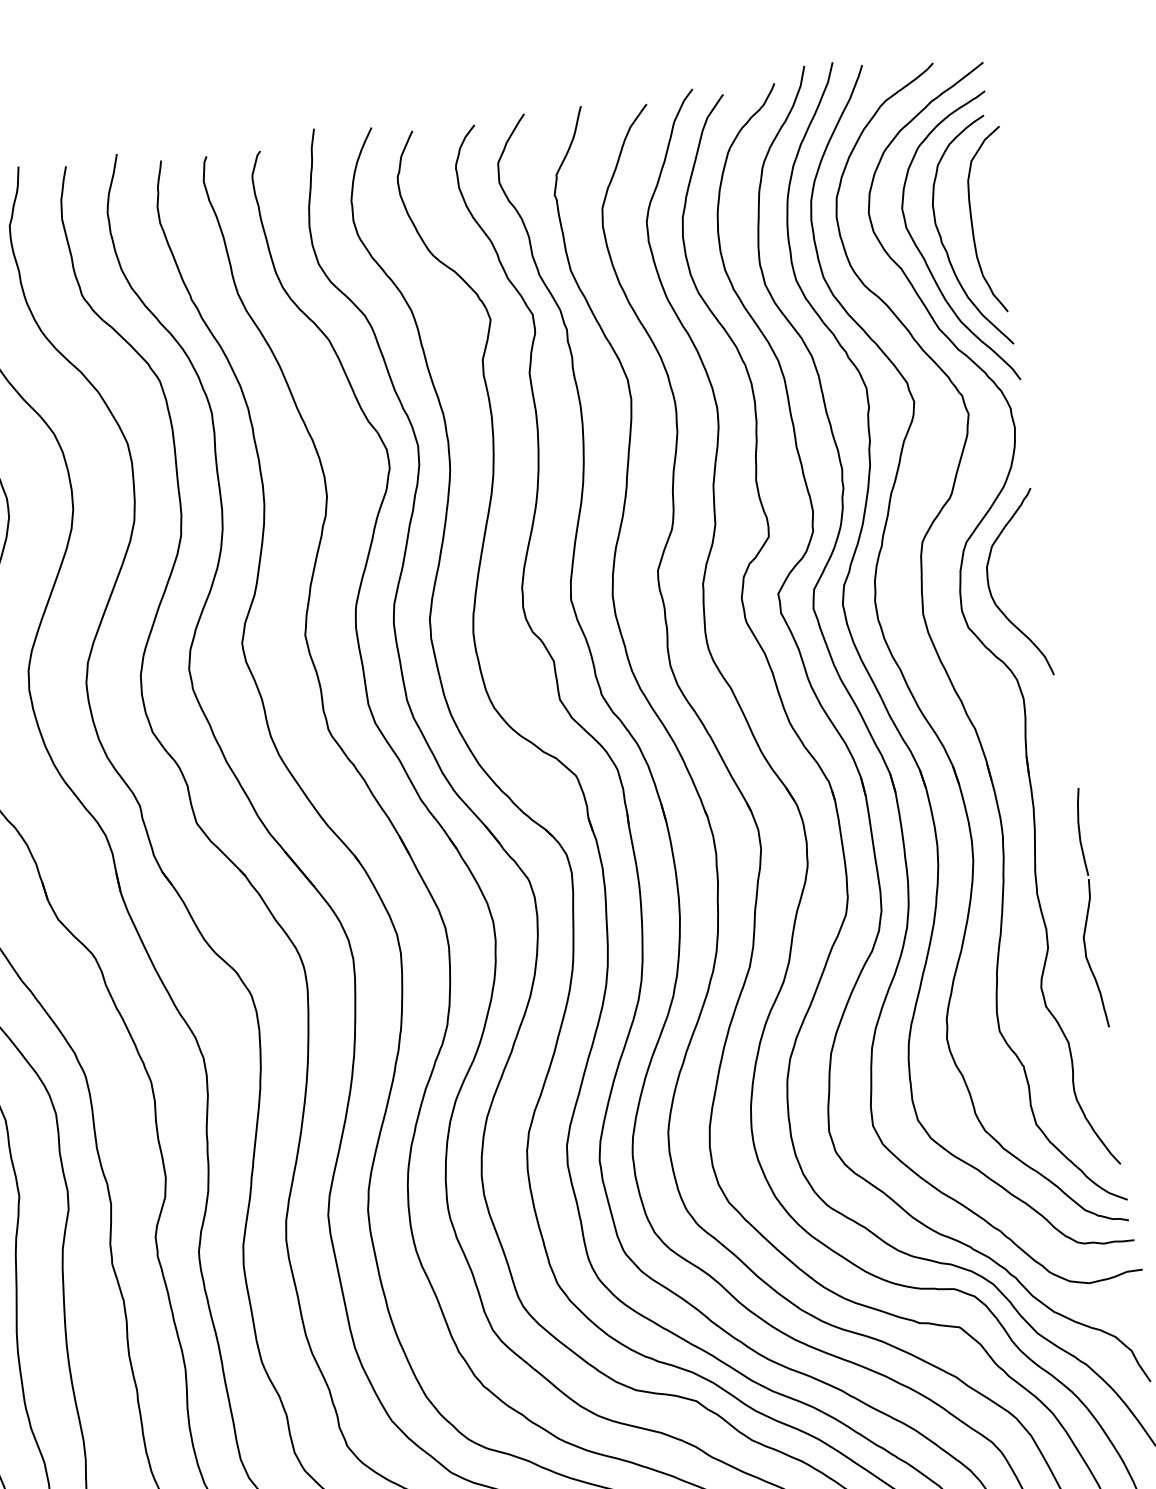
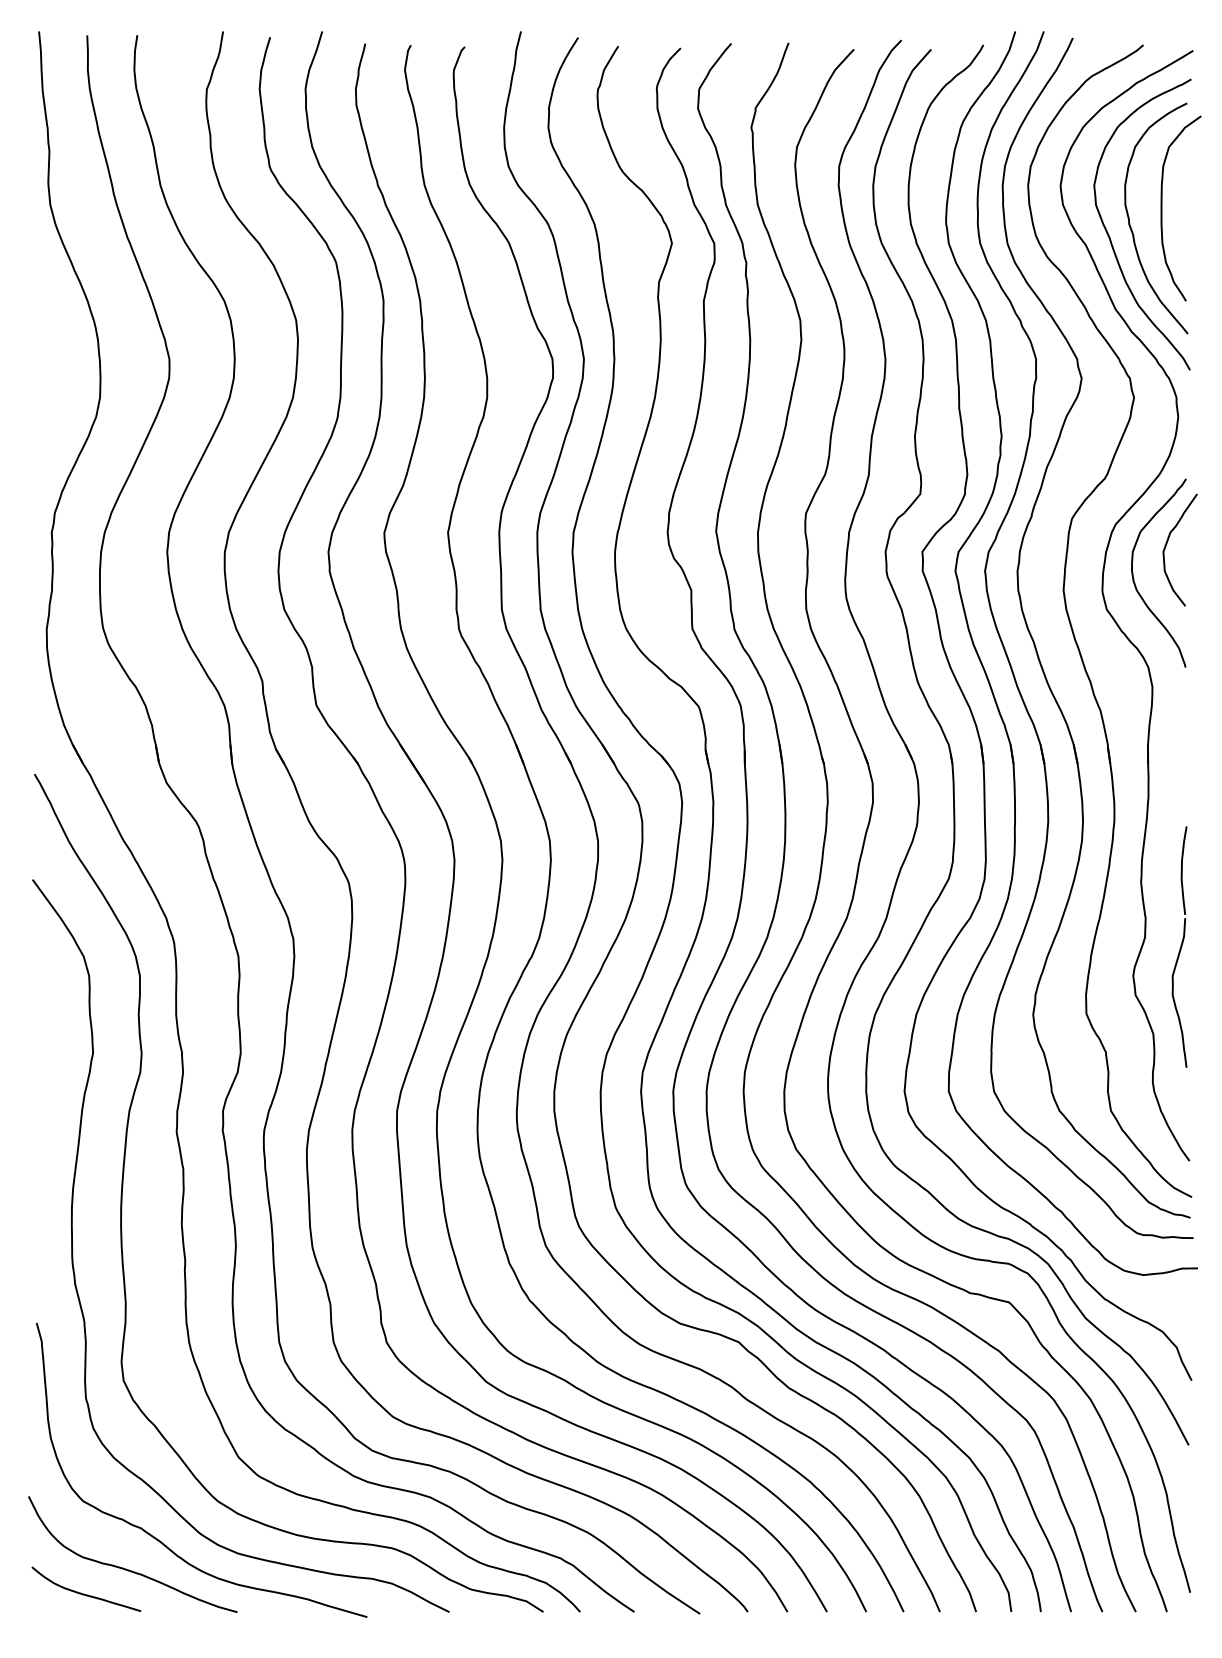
curve: (1020, 555) -> (1167, 544), added
part: (1086, 907) -> (1179, 946), moved

